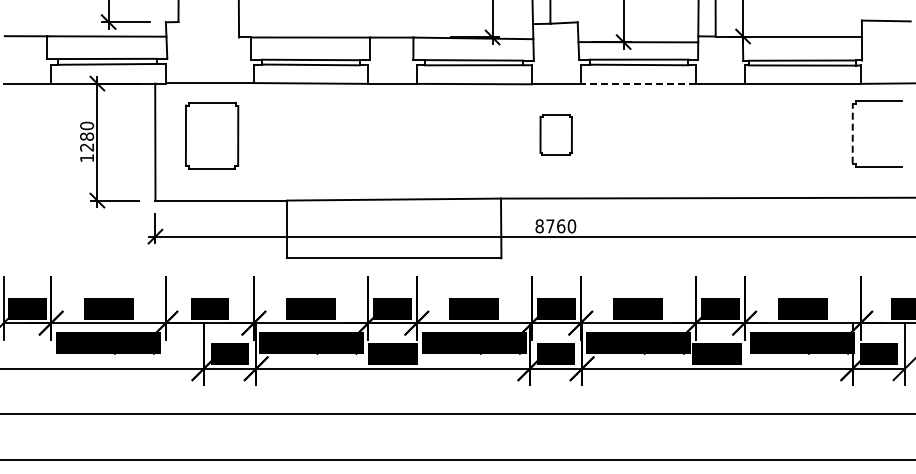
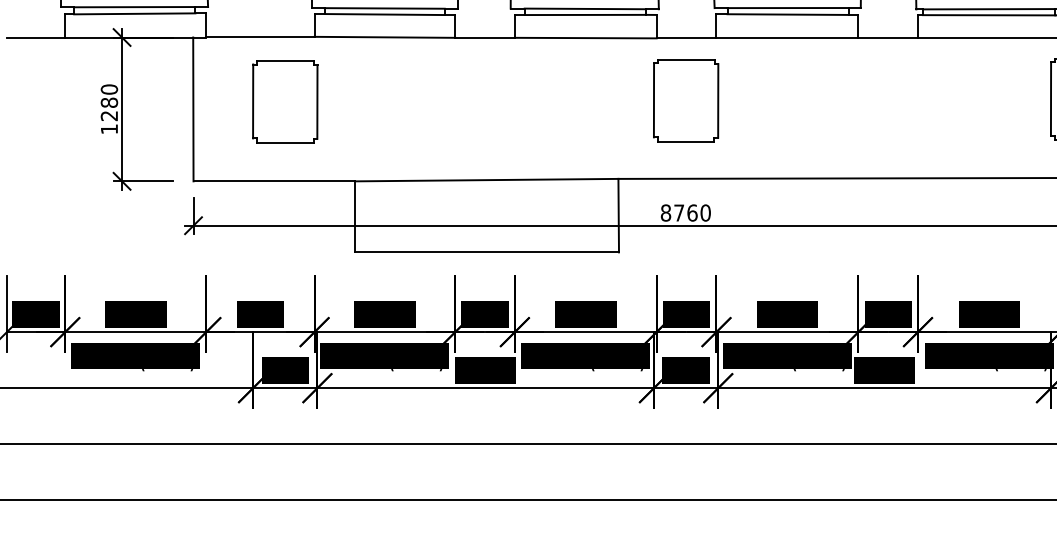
line: (638, 83) -> (787, 37), dashed -> solid
line: (852, 133) -> (1050, 98), dashed -> solid
part: (556, 134) -> (686, 100), size x1.67
part: (212, 135) -> (285, 101), moved

